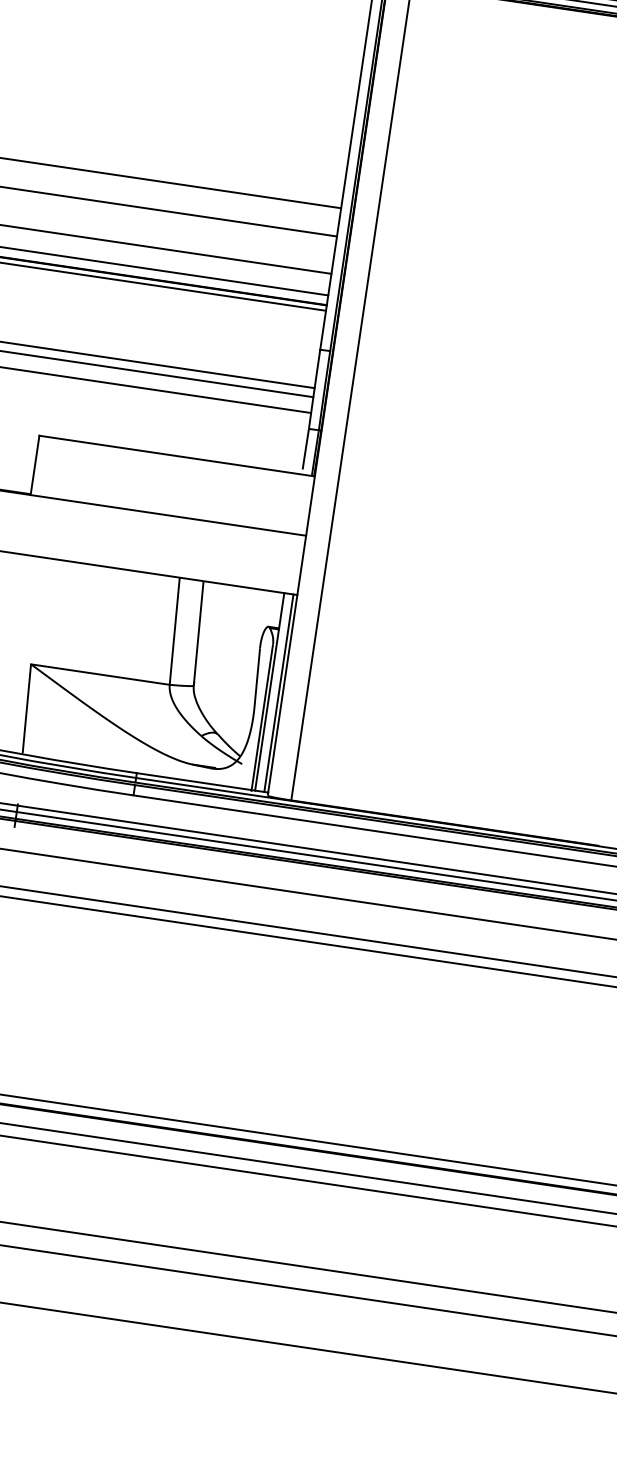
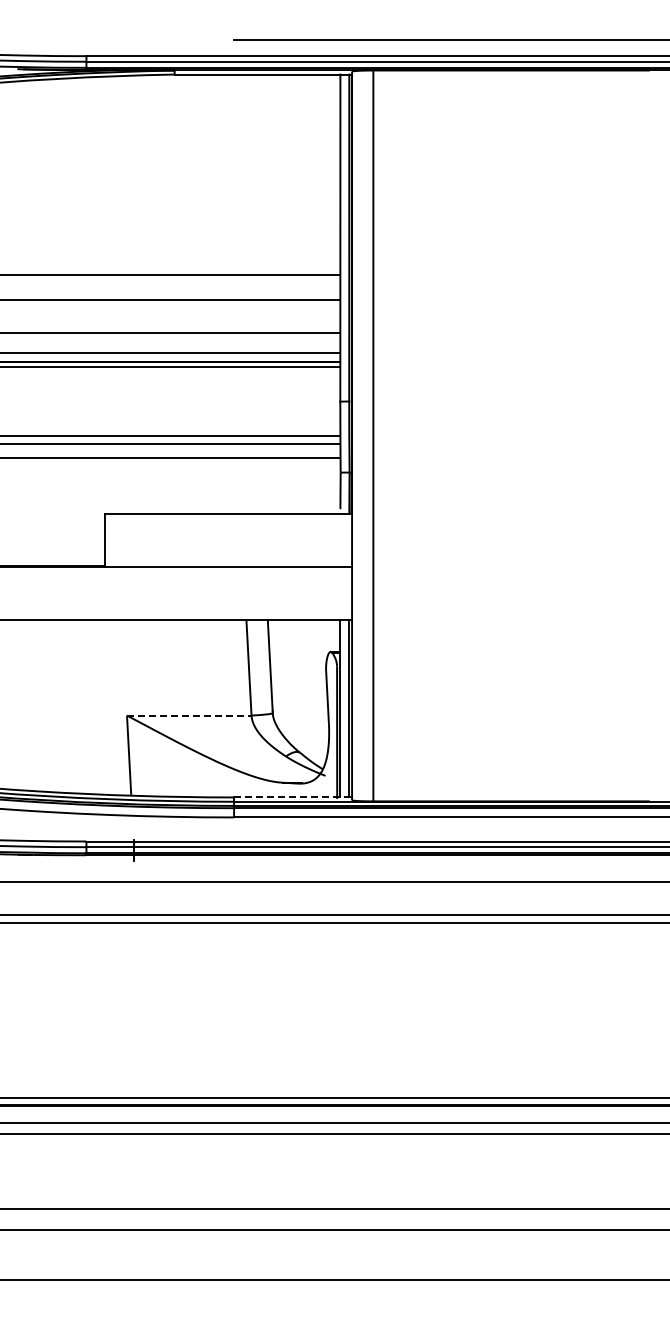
line: (100, 674) -> (189, 715), solid -> dashed
line: (202, 782) -> (293, 797), solid -> dashed

